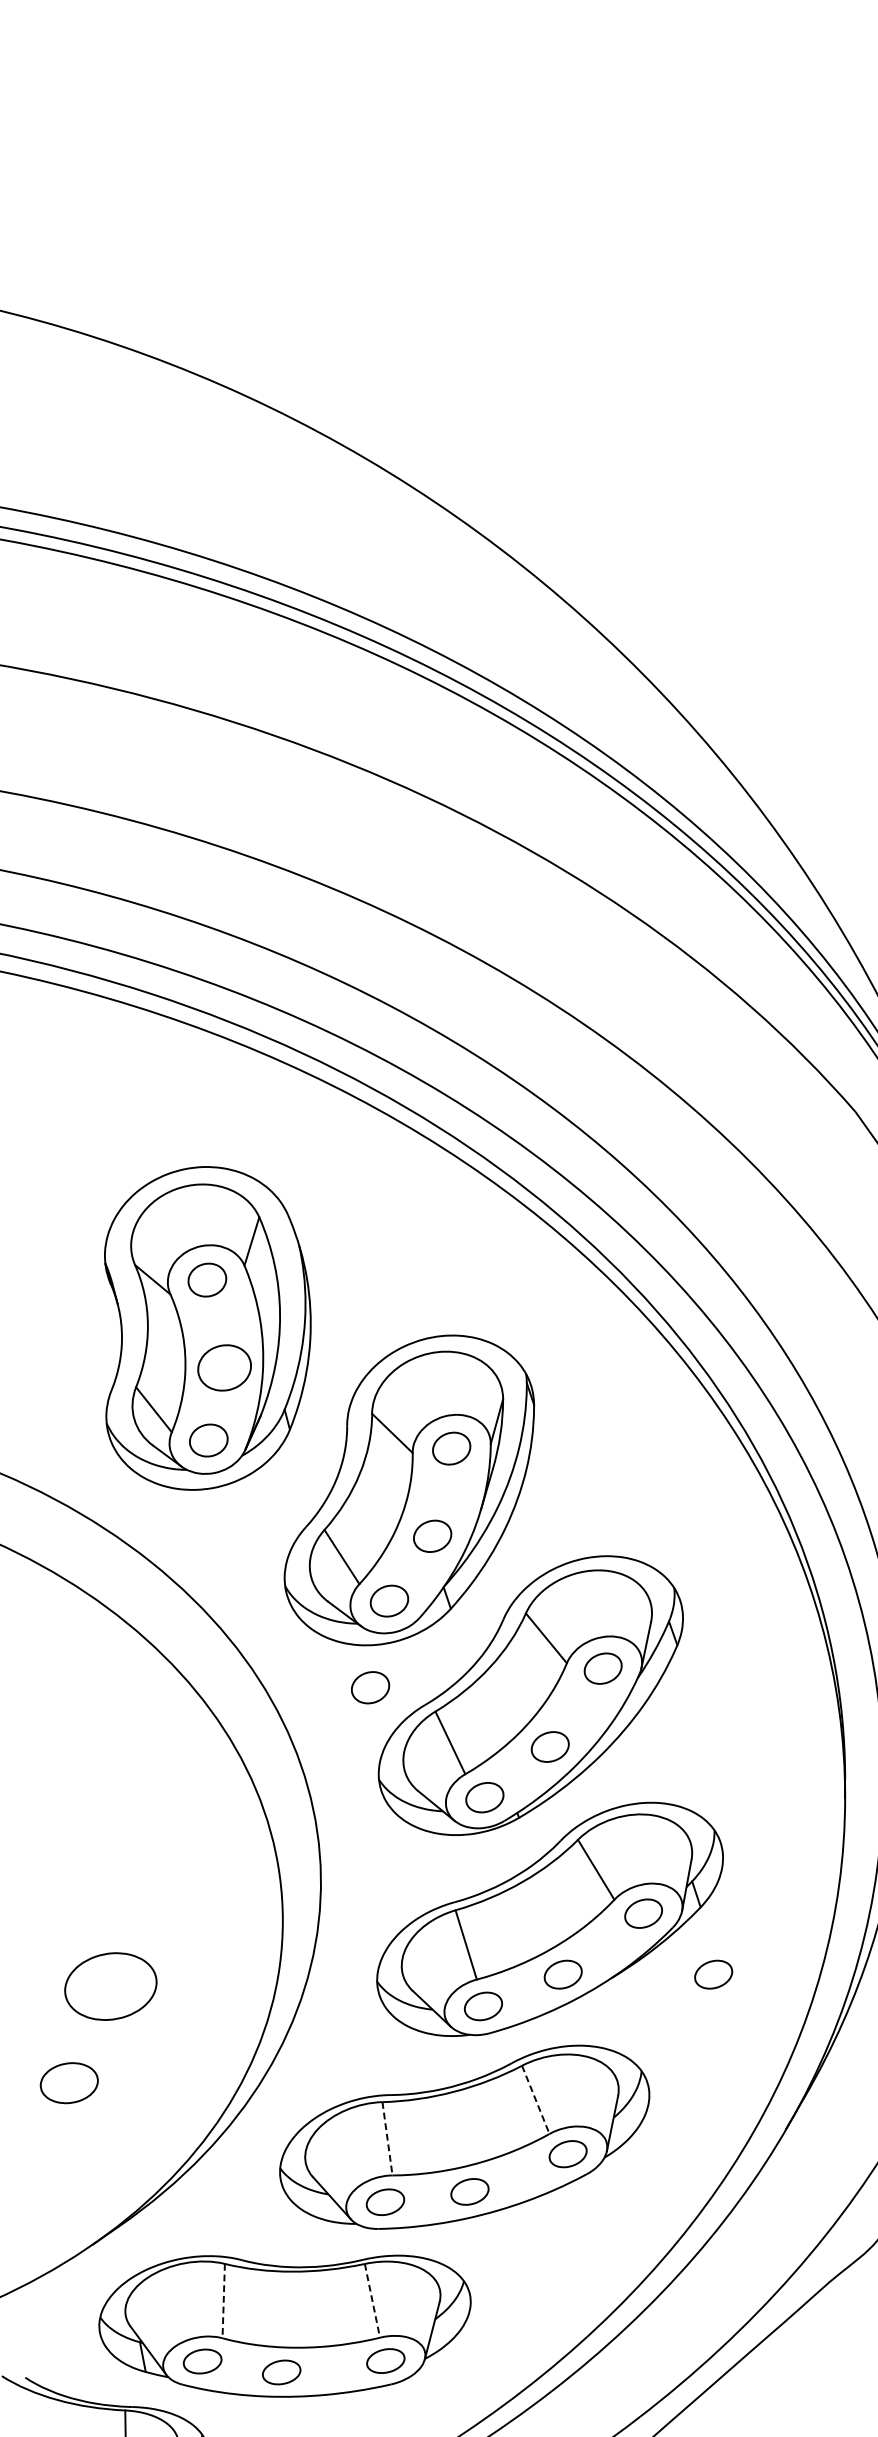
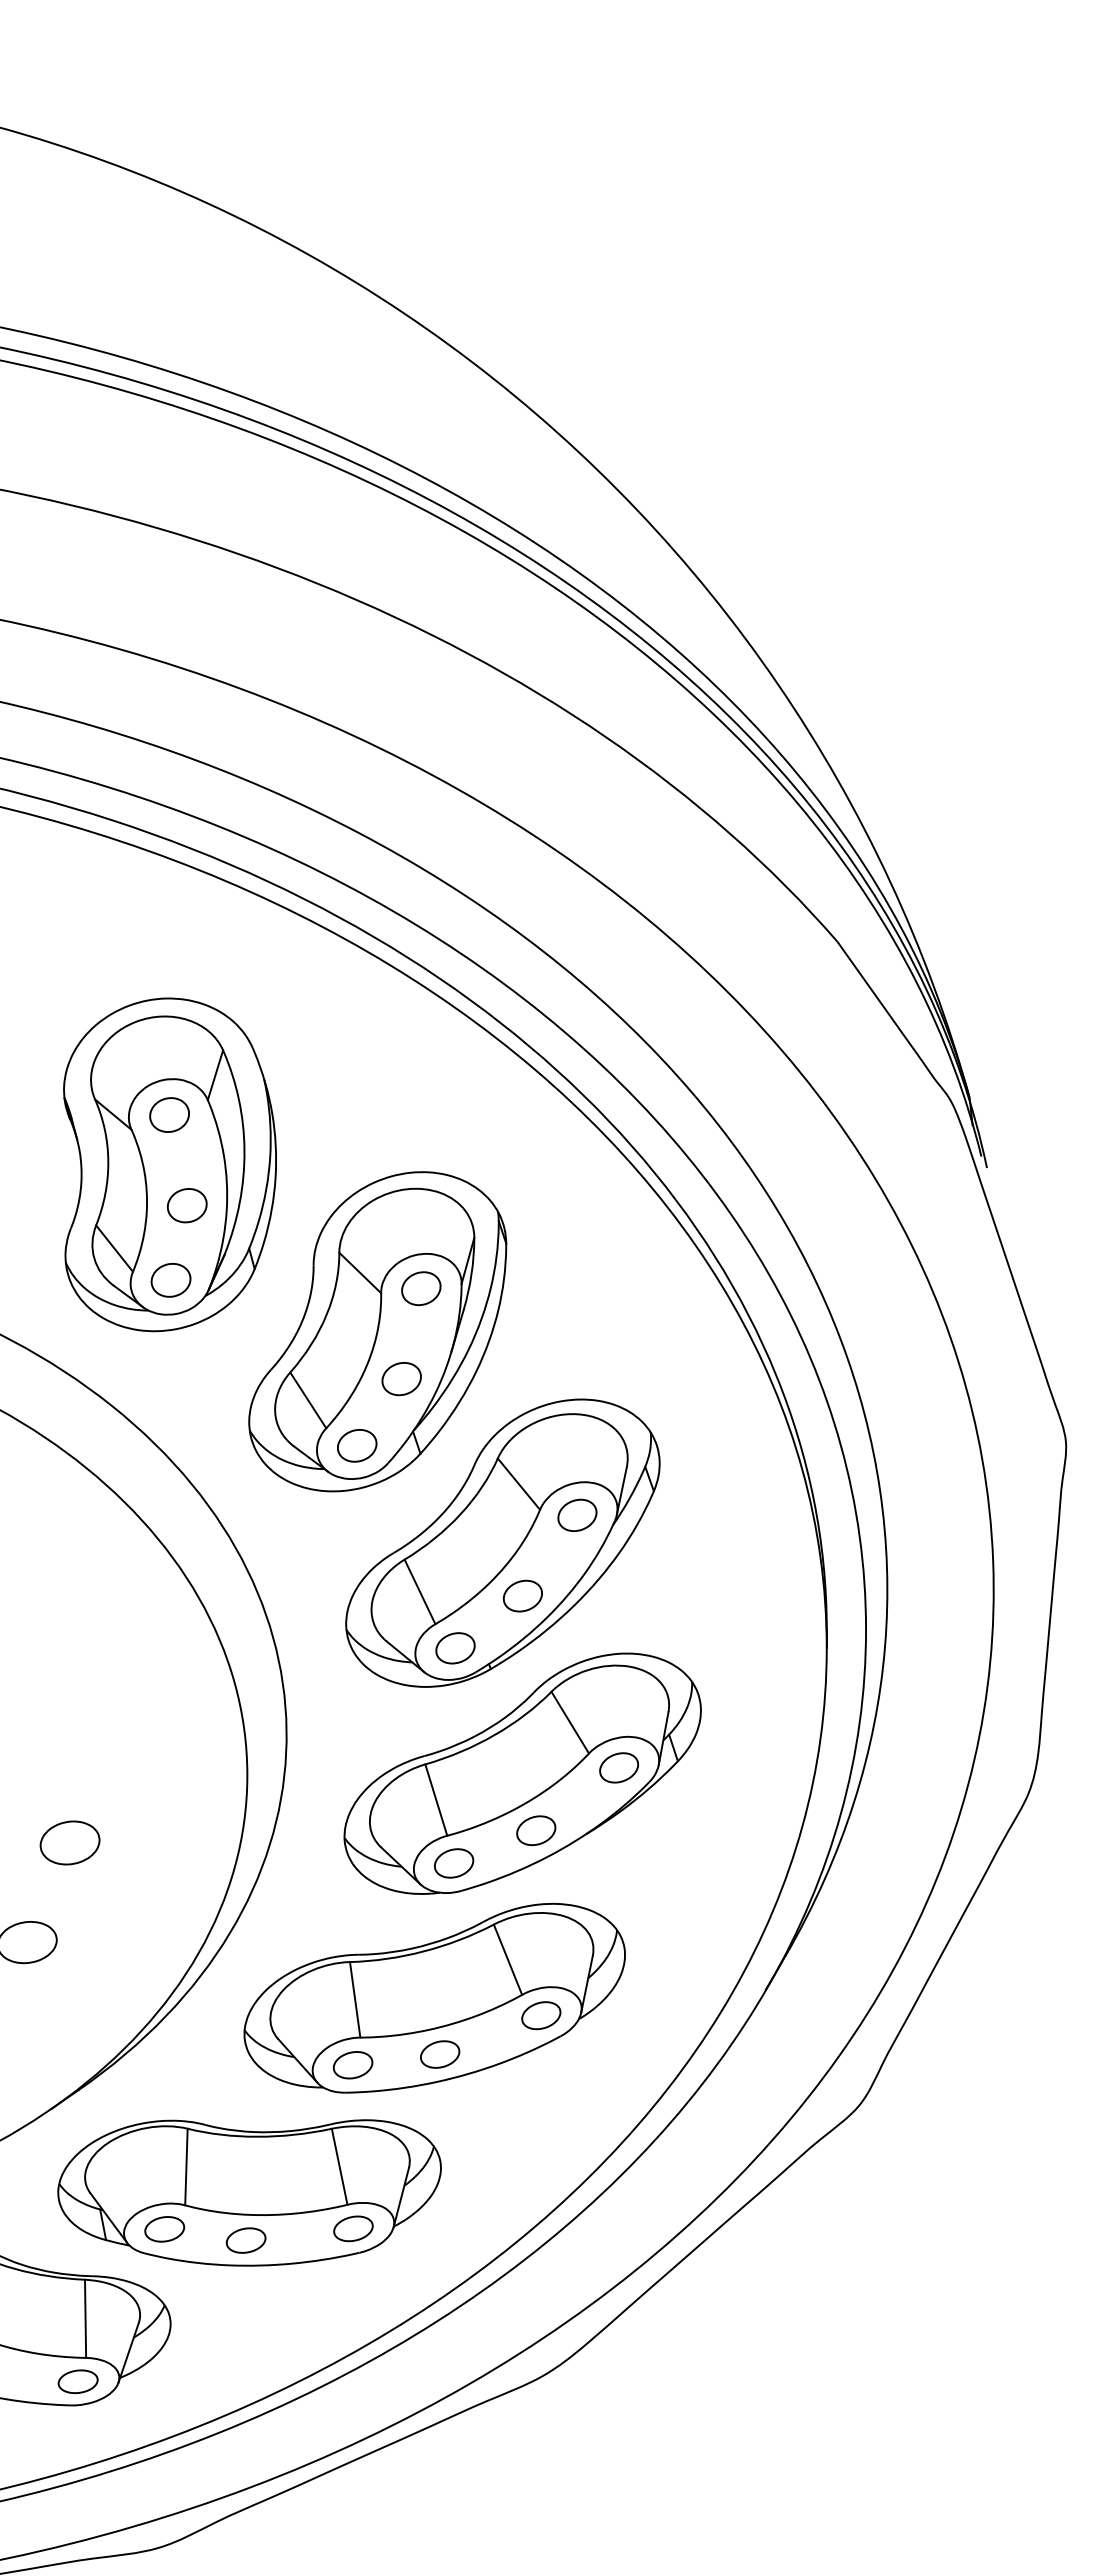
part: (223, 1367) -> (186, 1205), size x0.71
part: (370, 1688) -> (337, 1535), removed
part: (713, 1974) -> (691, 1830), removed
part: (110, 1986) -> (69, 1842), size x0.62
line: (535, 2099) -> (507, 1959), dashed -> solid
line: (387, 2139) -> (355, 2000), dashed -> solid
line: (372, 2300) -> (339, 2166), dashed -> solid
line: (223, 2301) -> (186, 2167), dashed -> solid

